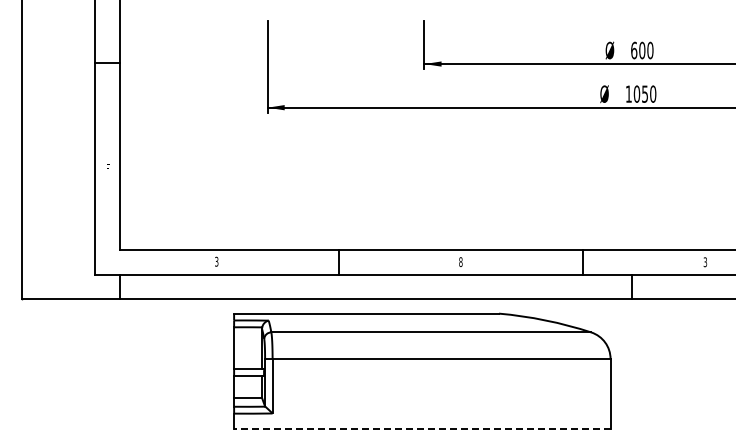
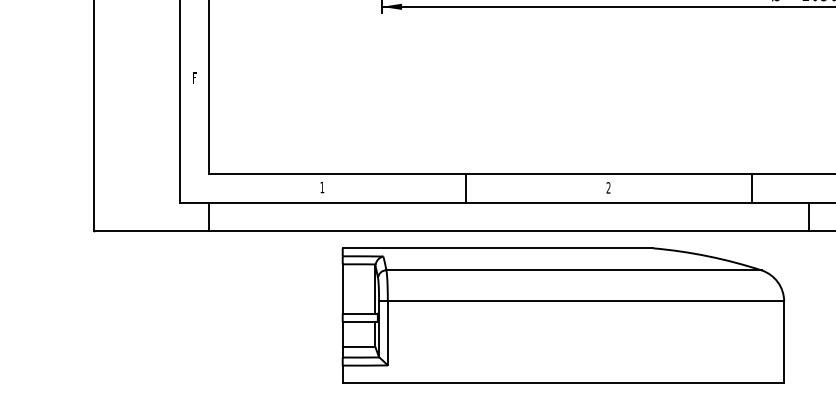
text: (216, 261) -> (322, 187), 3 -> 1
text: (460, 261) -> (608, 187), 8 -> 2
line: (421, 428) -> (562, 383), dashed -> solid

